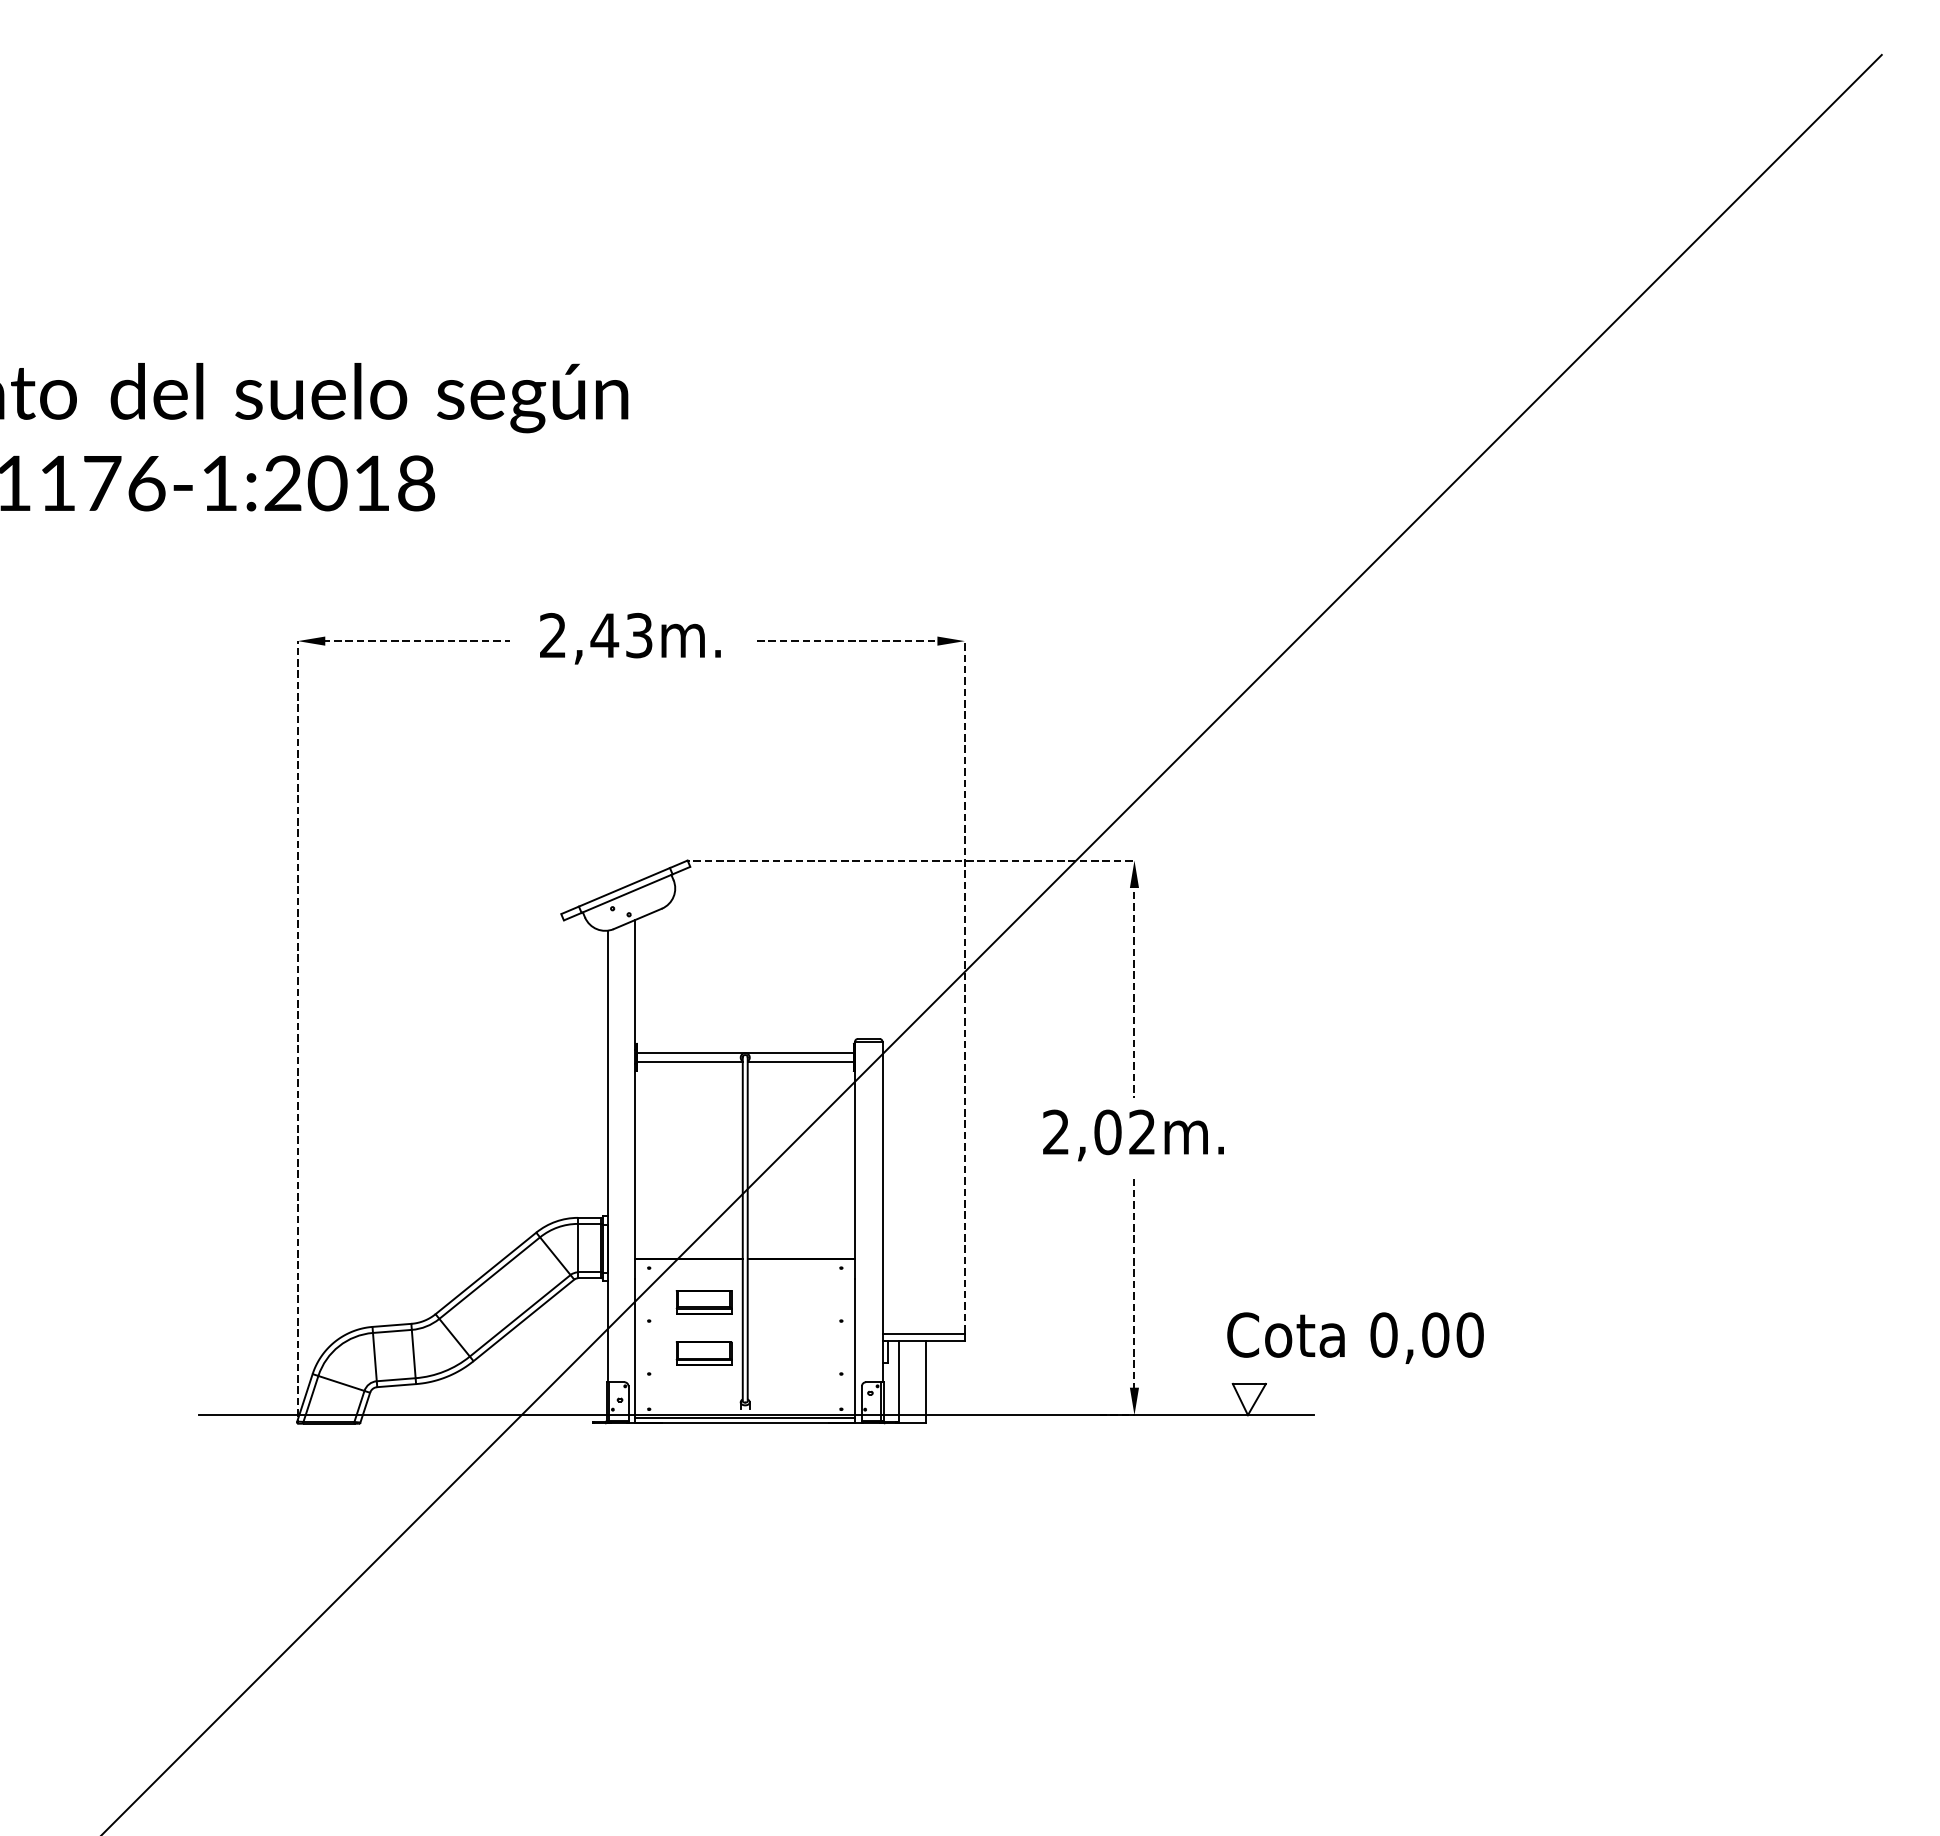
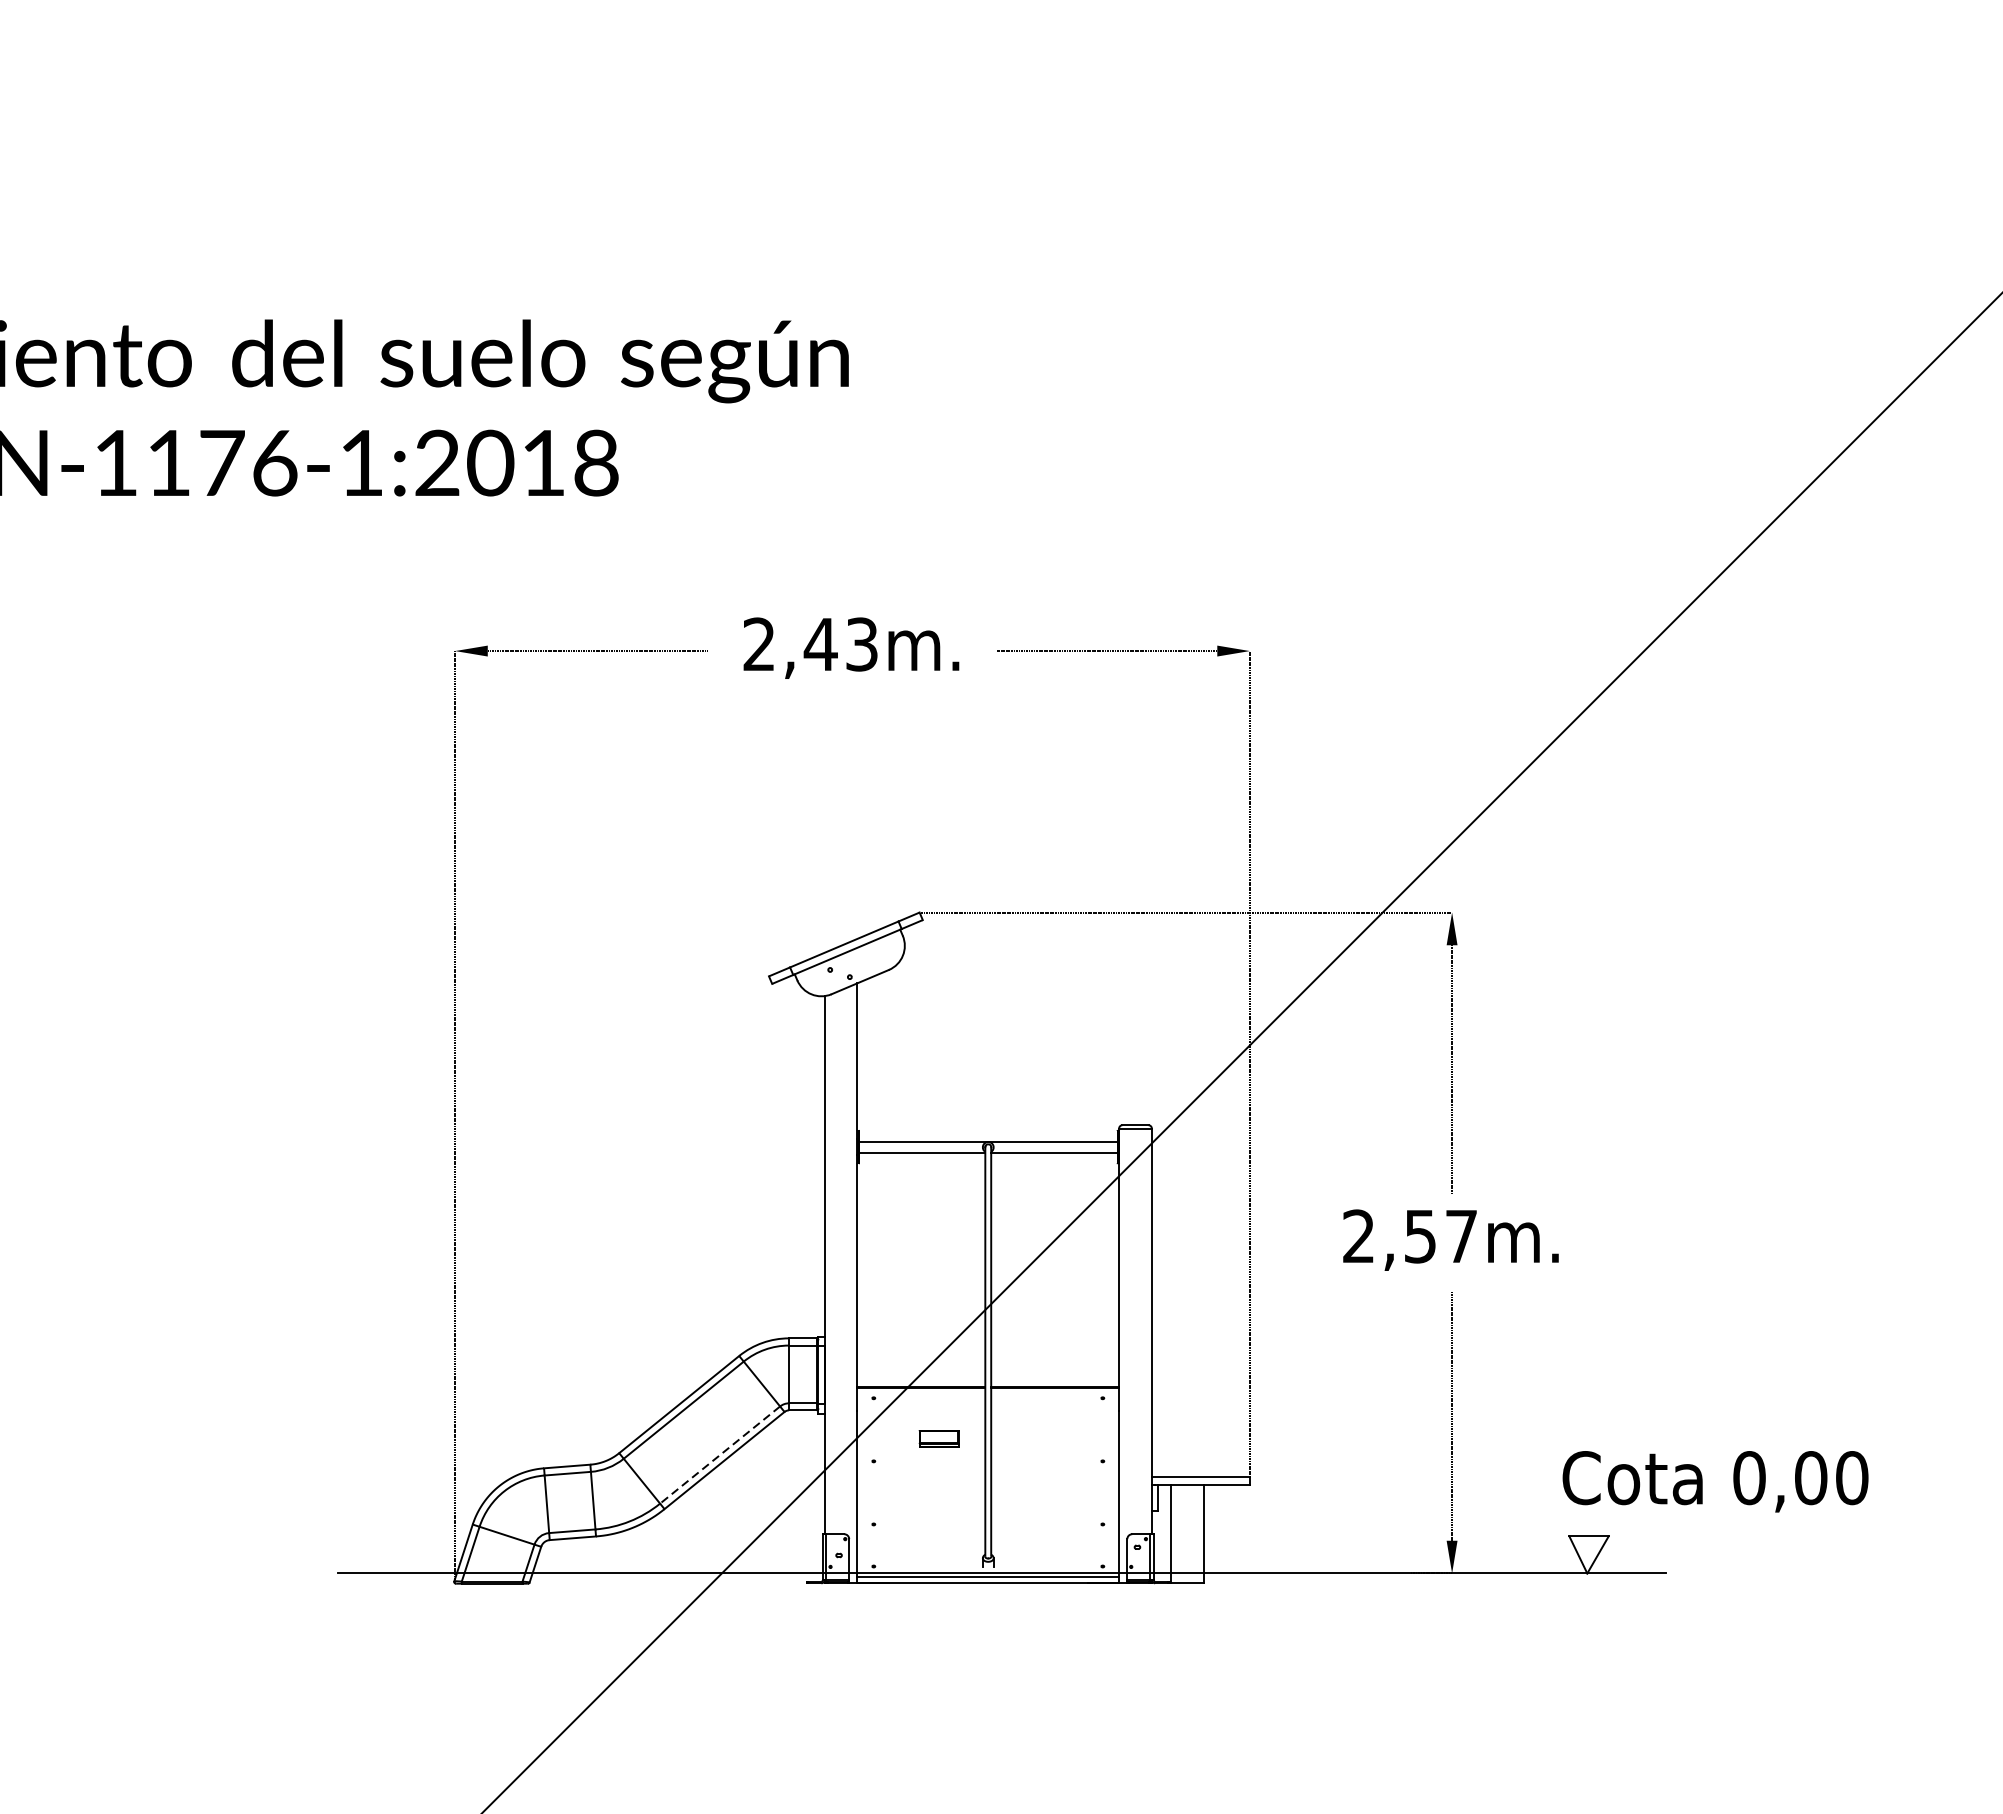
text: (1124, 1132) -> (1440, 1236), 2,02m. -> 2,57m.
part: (703, 1302) -> (938, 1439), size x0.6
line: (520, 1315) -> (720, 1454), solid -> dashed
part: (703, 1353) -> (938, 1500), removed

